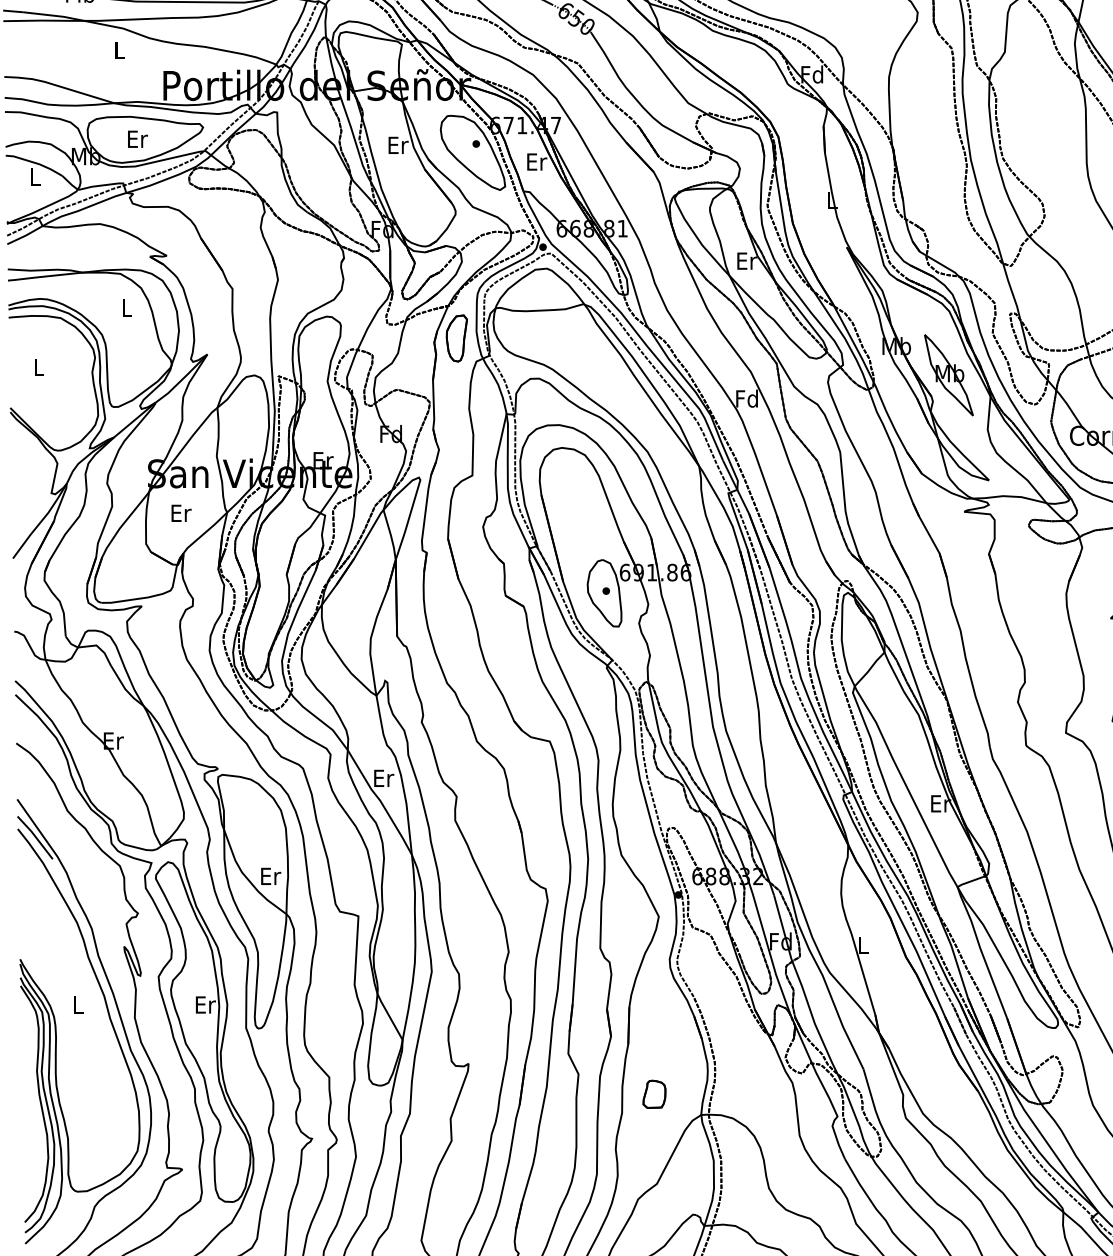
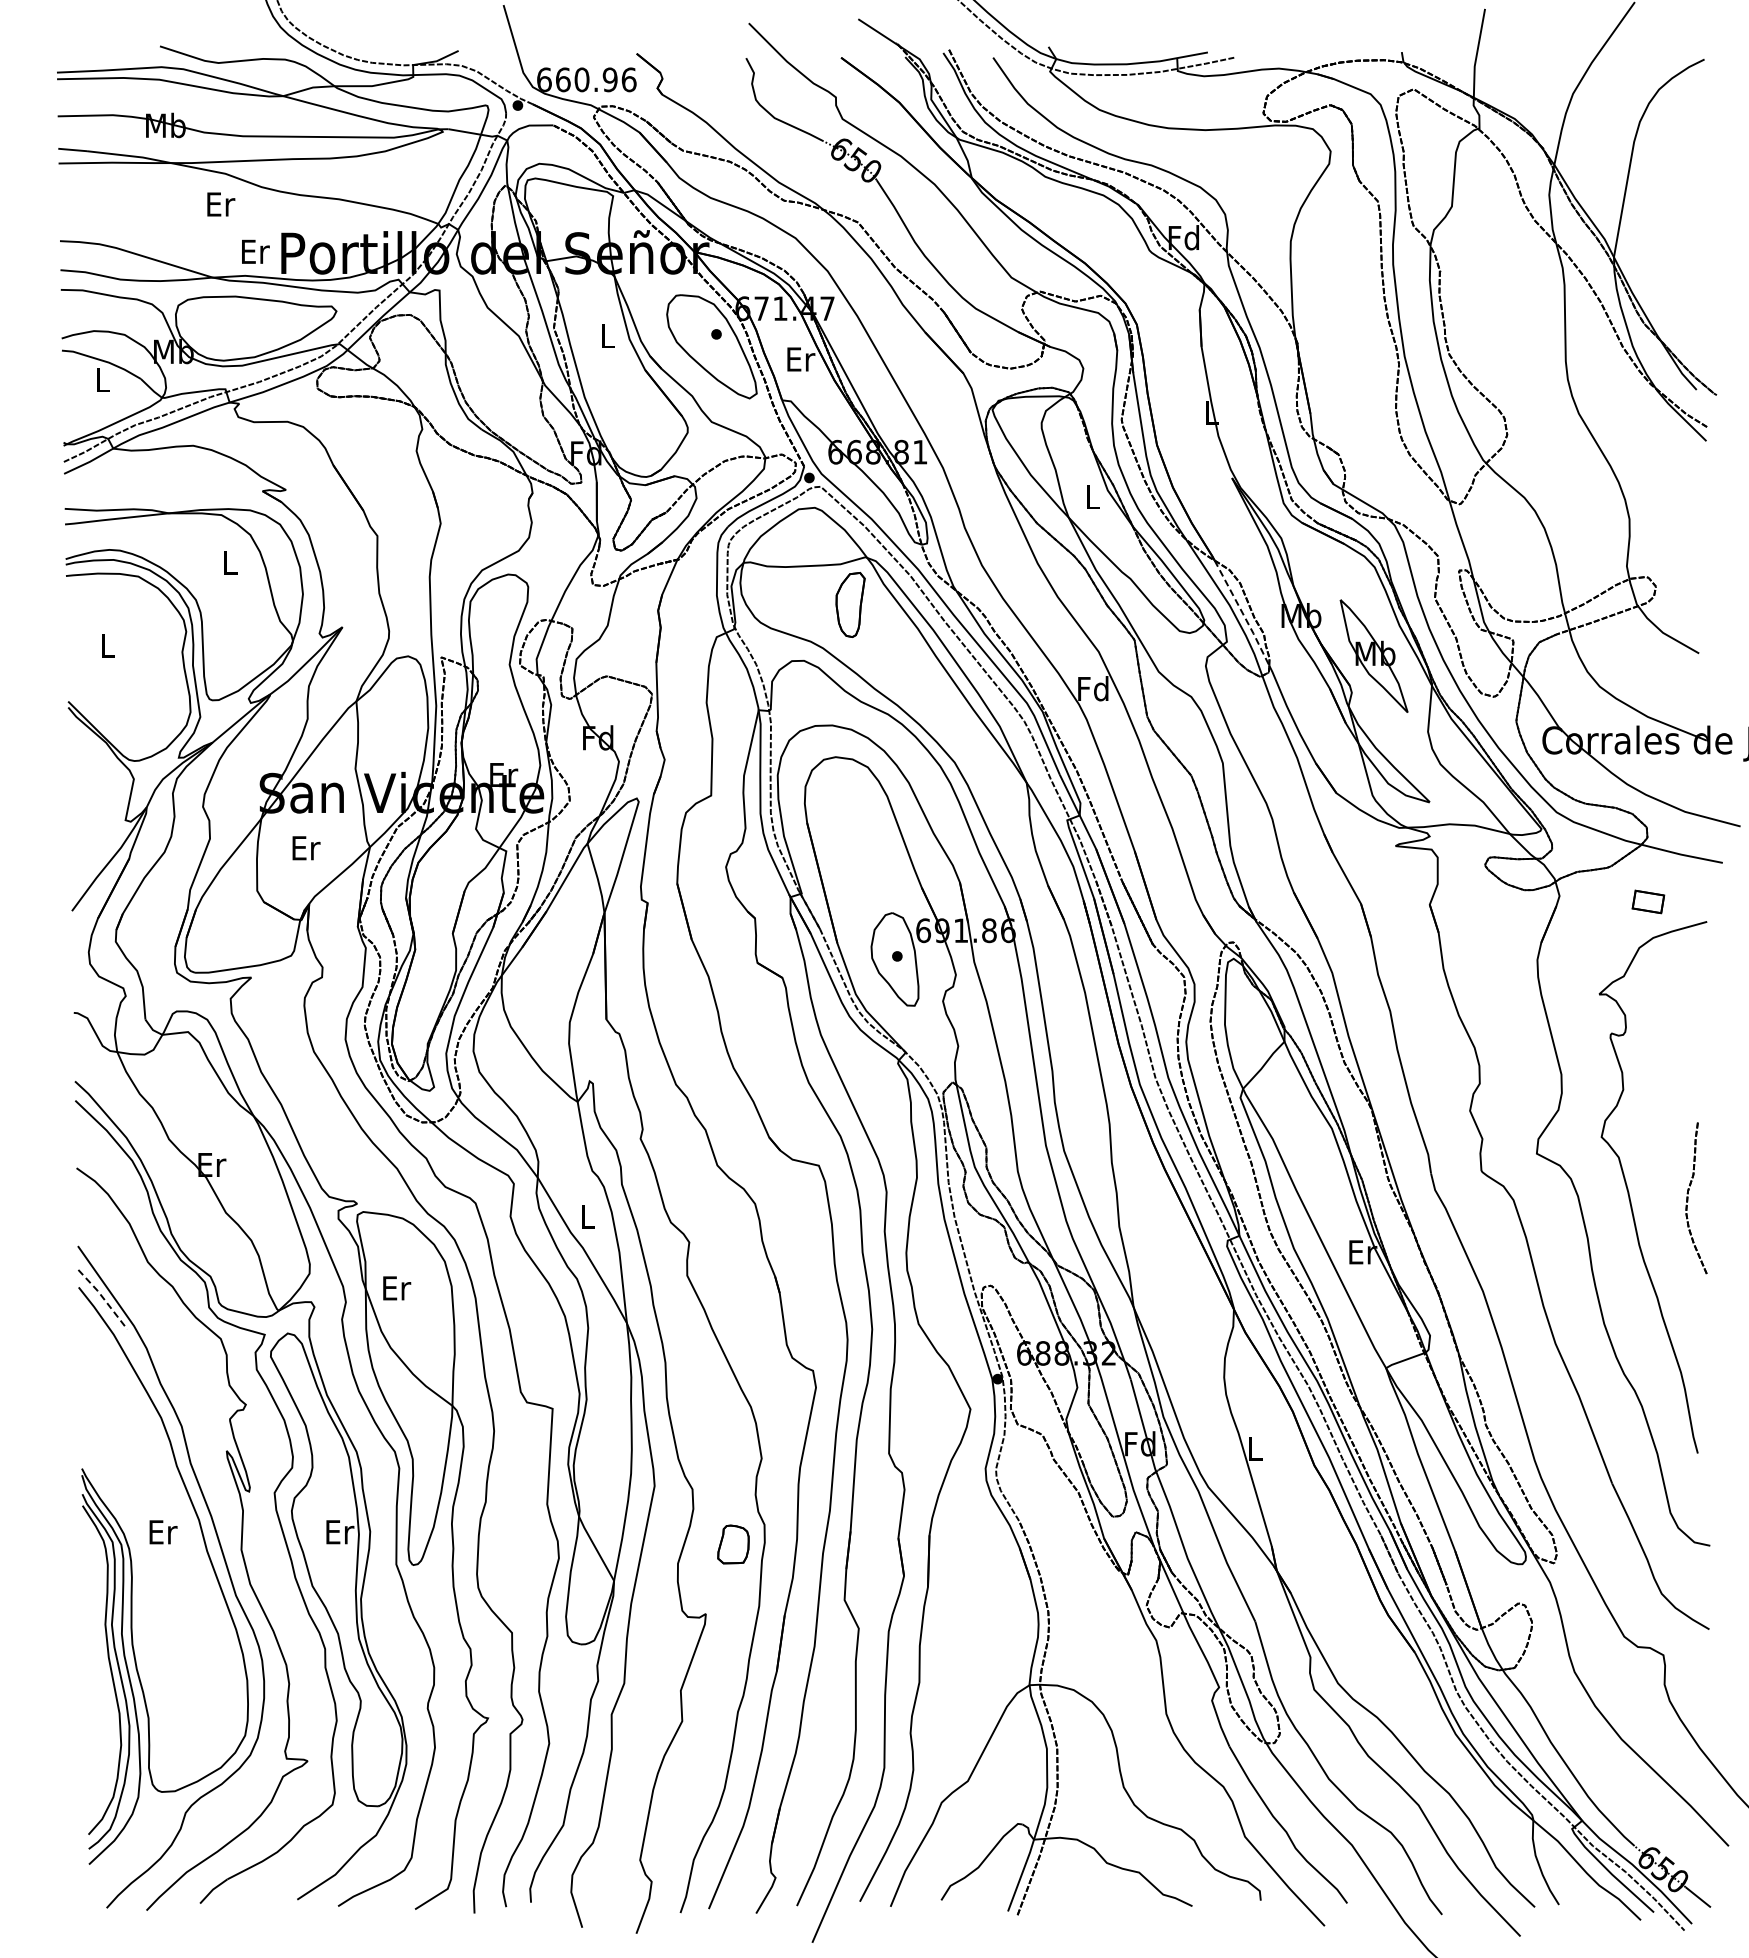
text: (120, 50) -> (221, 204), L -> Er
text: (137, 139) -> (255, 251), moved
text: (398, 145) -> (608, 336), Er -> L
text: (747, 261) -> (1093, 497), Er -> L
part: (456, 338) -> (850, 604), moved
line: (854, 344) -> (1242, 613), solid -> dashed
text: (384, 778) -> (588, 1216), Er -> L
line: (35, 837) -> (103, 1298), solid -> dashed
text: (271, 876) -> (397, 1288), moved
text: (78, 1005) -> (163, 1532), L -> Er
part: (654, 1094) -> (733, 1544), moved

